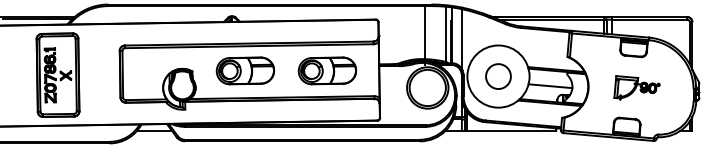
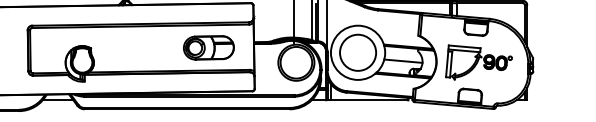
part: (245, 70) -> (137, 47), removed
circle: (498, 76) -> (358, 52), size x1.67
part: (636, 87) -> (478, 62), size x1.67

